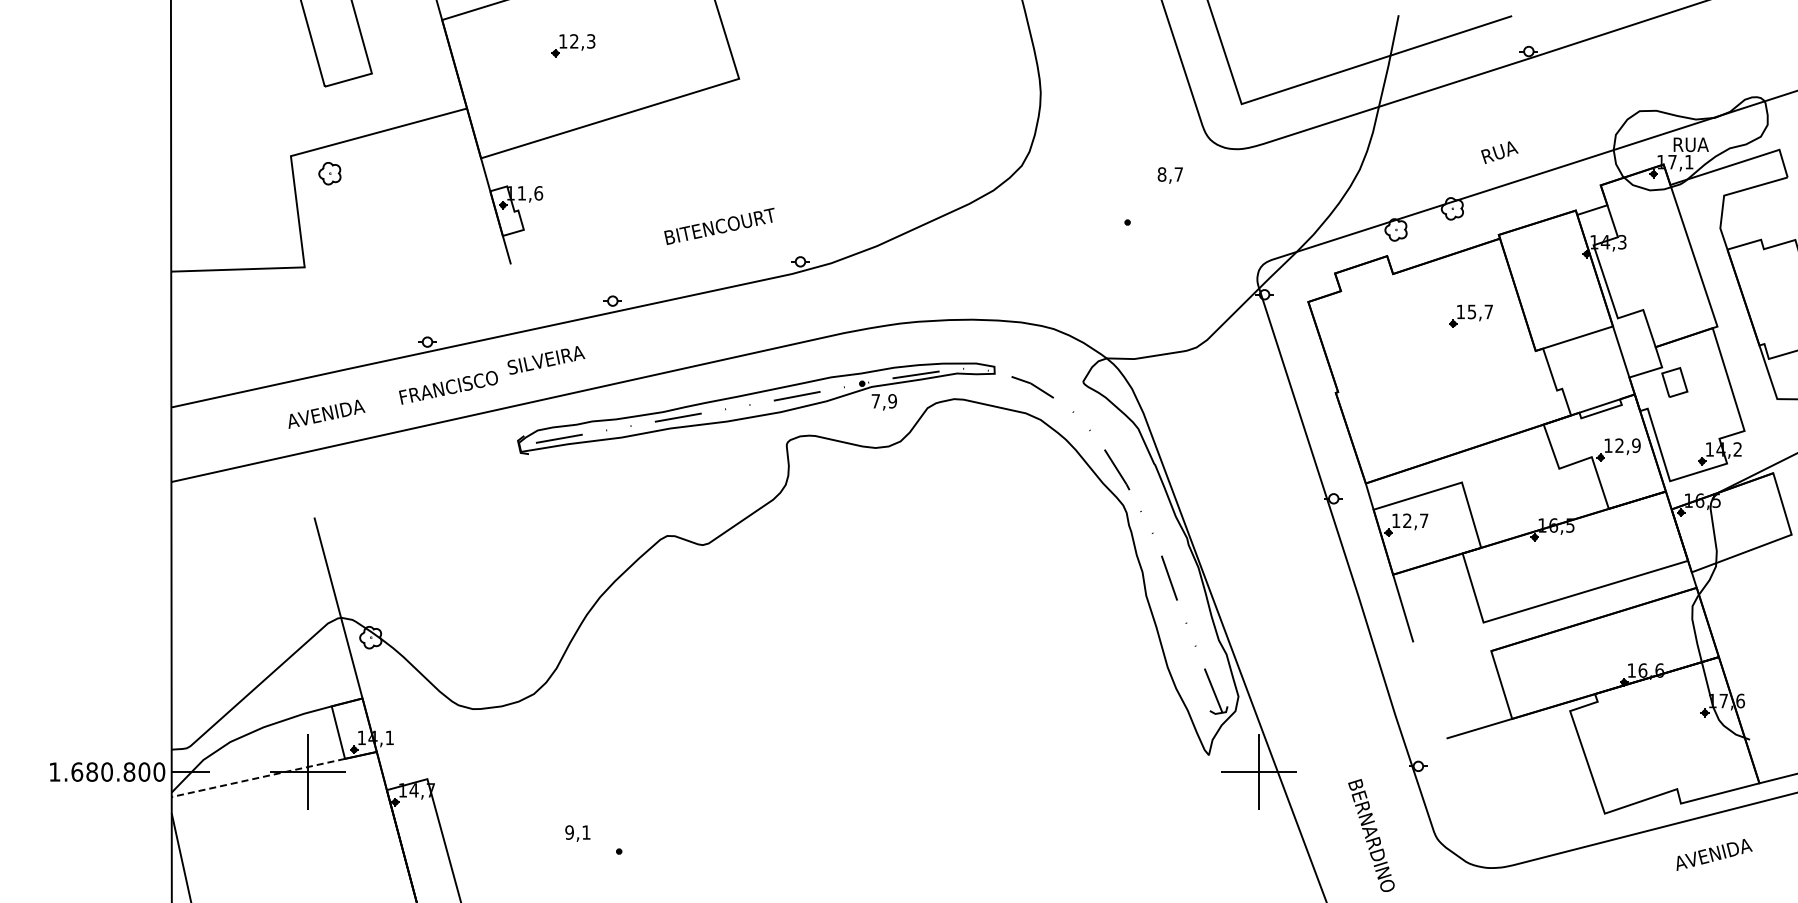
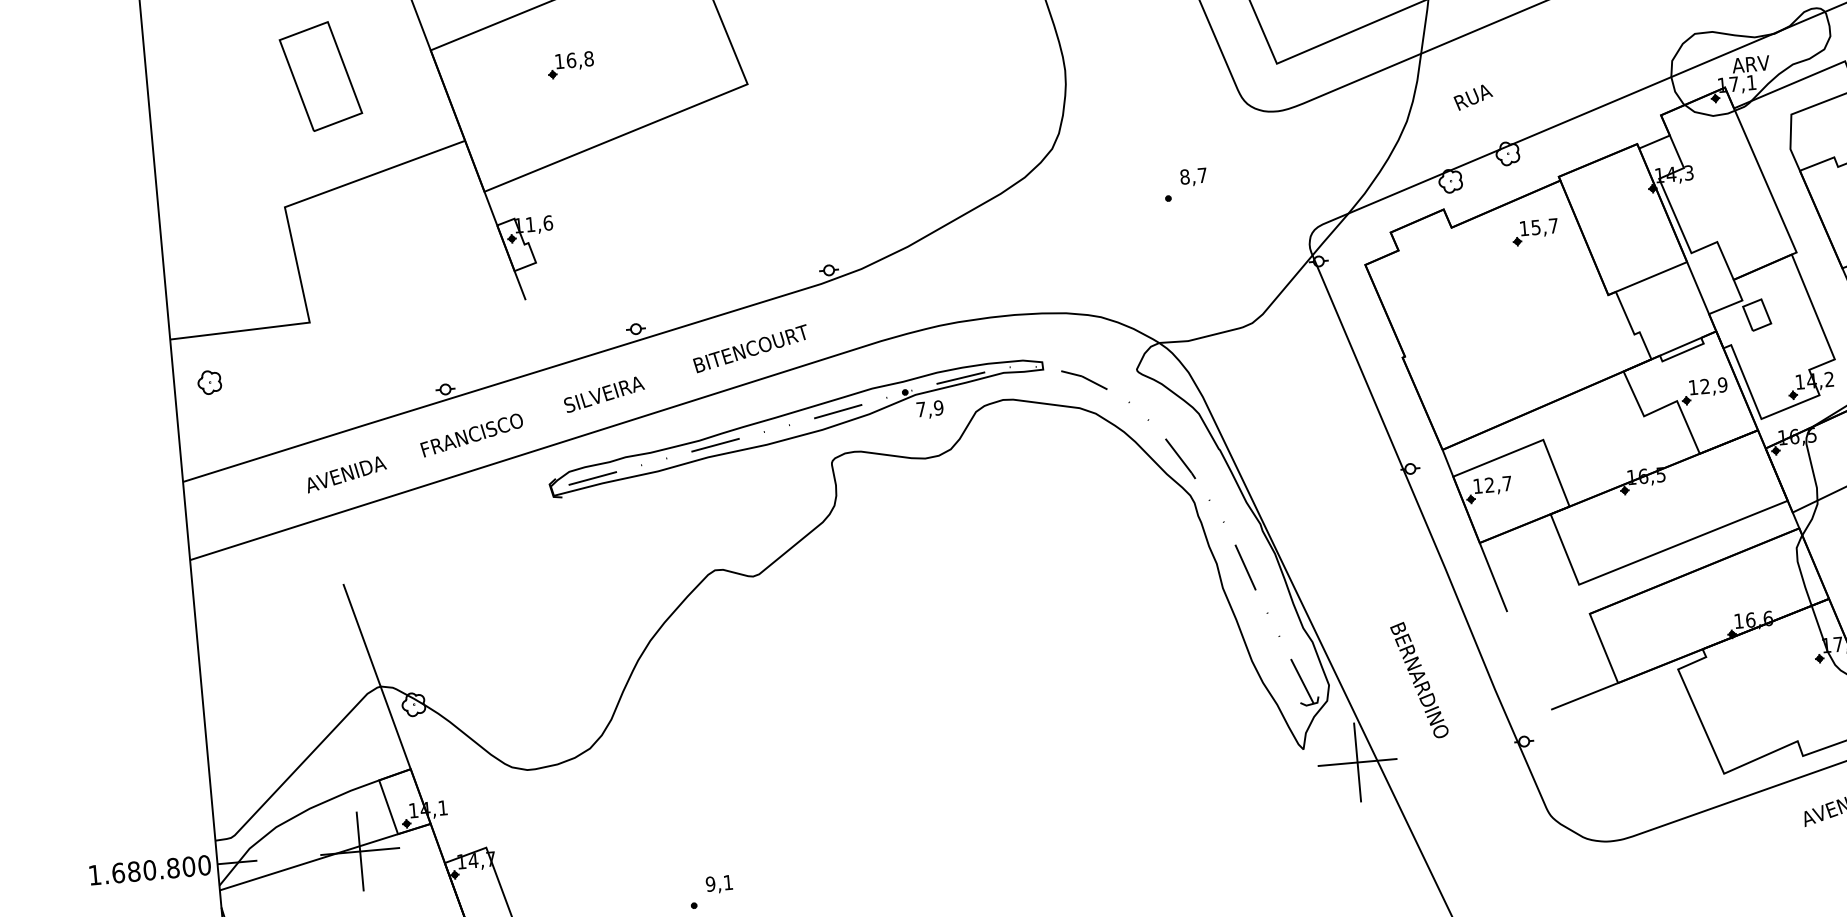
text: (582, 41) -> (579, 59), 12,3 -> 16,8
text: (1690, 144) -> (1751, 64), RUA -> ARV
text: (1499, 152) -> (1473, 97), moved
part: (329, 173) -> (209, 382), moved
text: (1169, 175) -> (1192, 177), moved
text: (719, 225) -> (750, 347), moved
part: (1470, 315) -> (1534, 231), moved
text: (546, 360) -> (604, 394), moved
line: (258, 777) -> (309, 861), dashed -> solid
text: (577, 833) -> (719, 884), moved
text: (1371, 835) -> (1419, 680), moved

